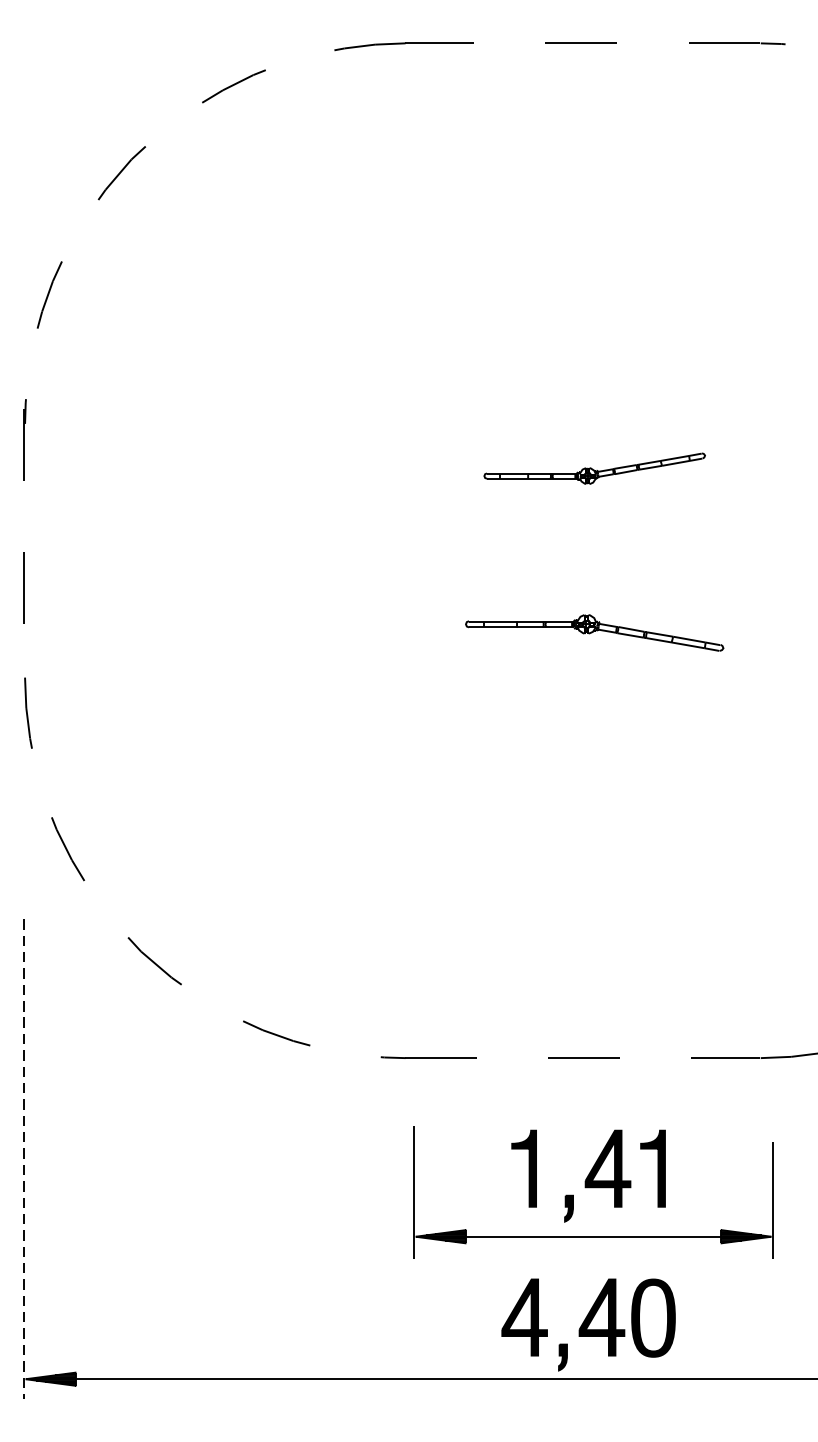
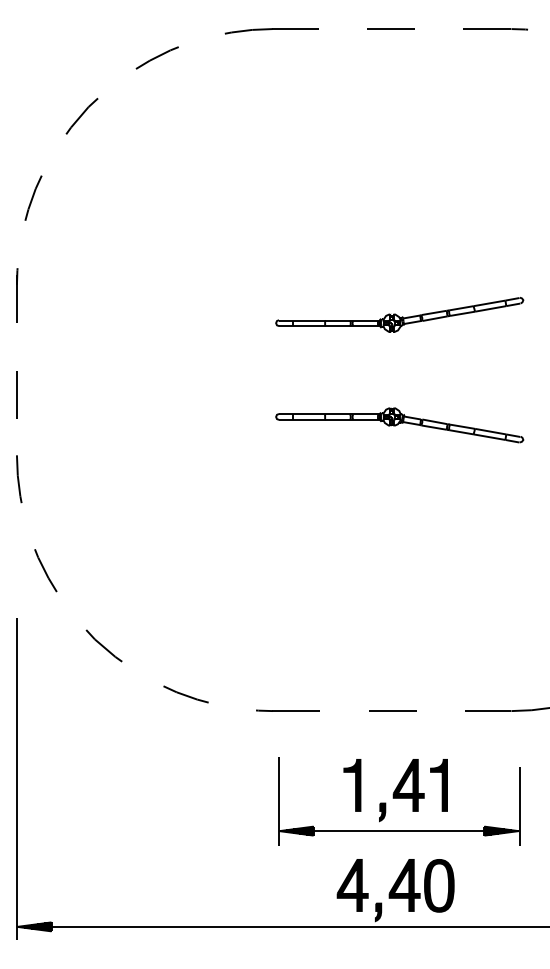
part: (594, 468) -> (399, 314), size x1.67
part: (594, 633) -> (399, 425), size x1.43
line: (24, 1159) -> (16, 779), dashed -> solid

